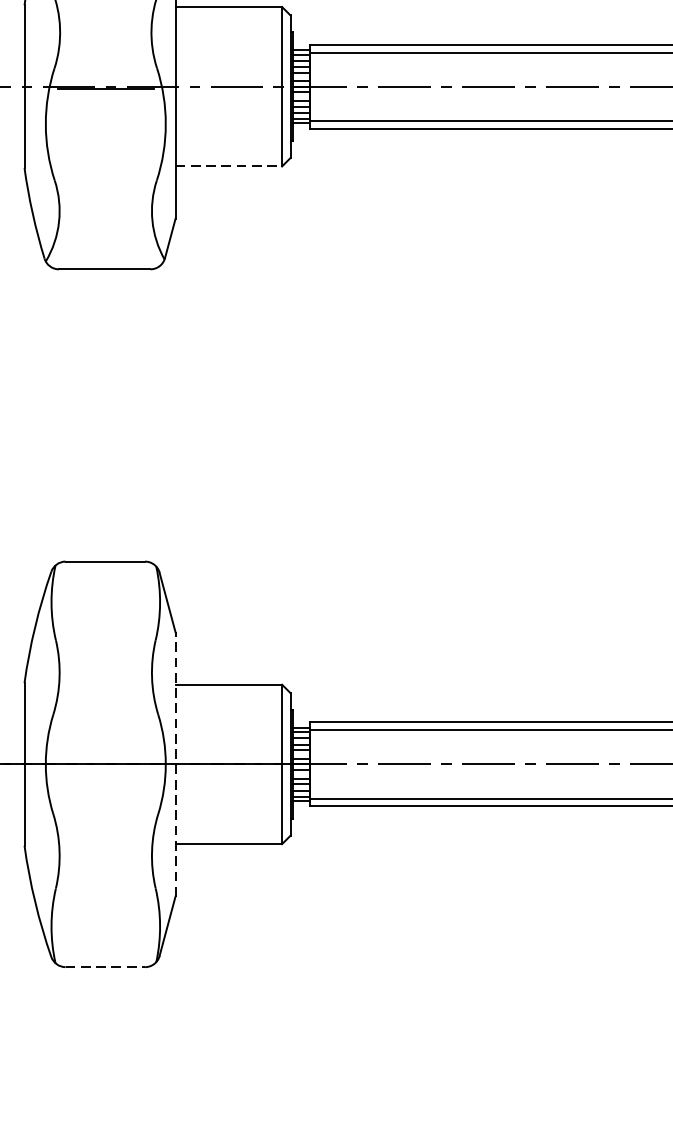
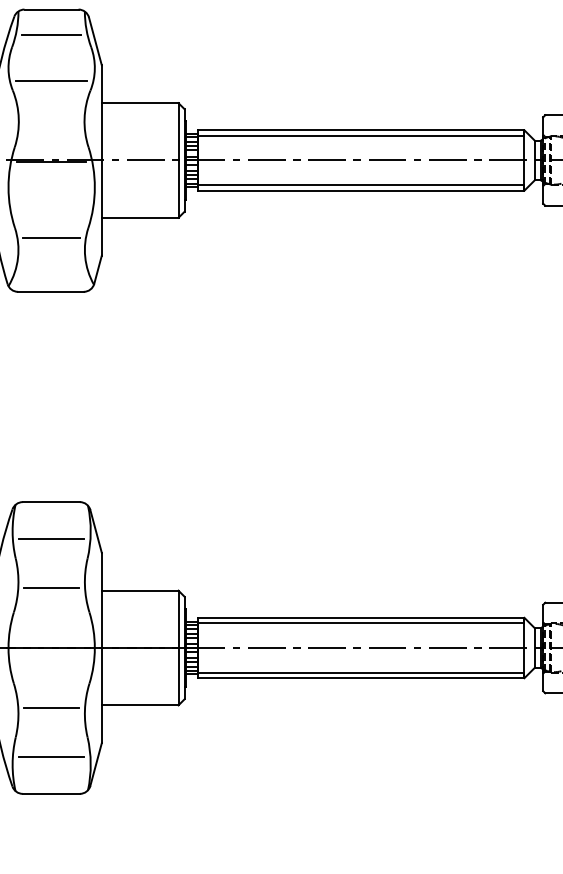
line: (229, 165) -> (140, 217), dashed -> solid
line: (105, 193) -> (51, 237), added
line: (105, 613) -> (51, 539), added
line: (105, 680) -> (51, 587), added
line: (175, 763) -> (101, 647), dashed -> solid
line: (105, 848) -> (51, 708), added
line: (105, 915) -> (51, 756), added
line: (105, 966) -> (51, 793), dashed -> solid

